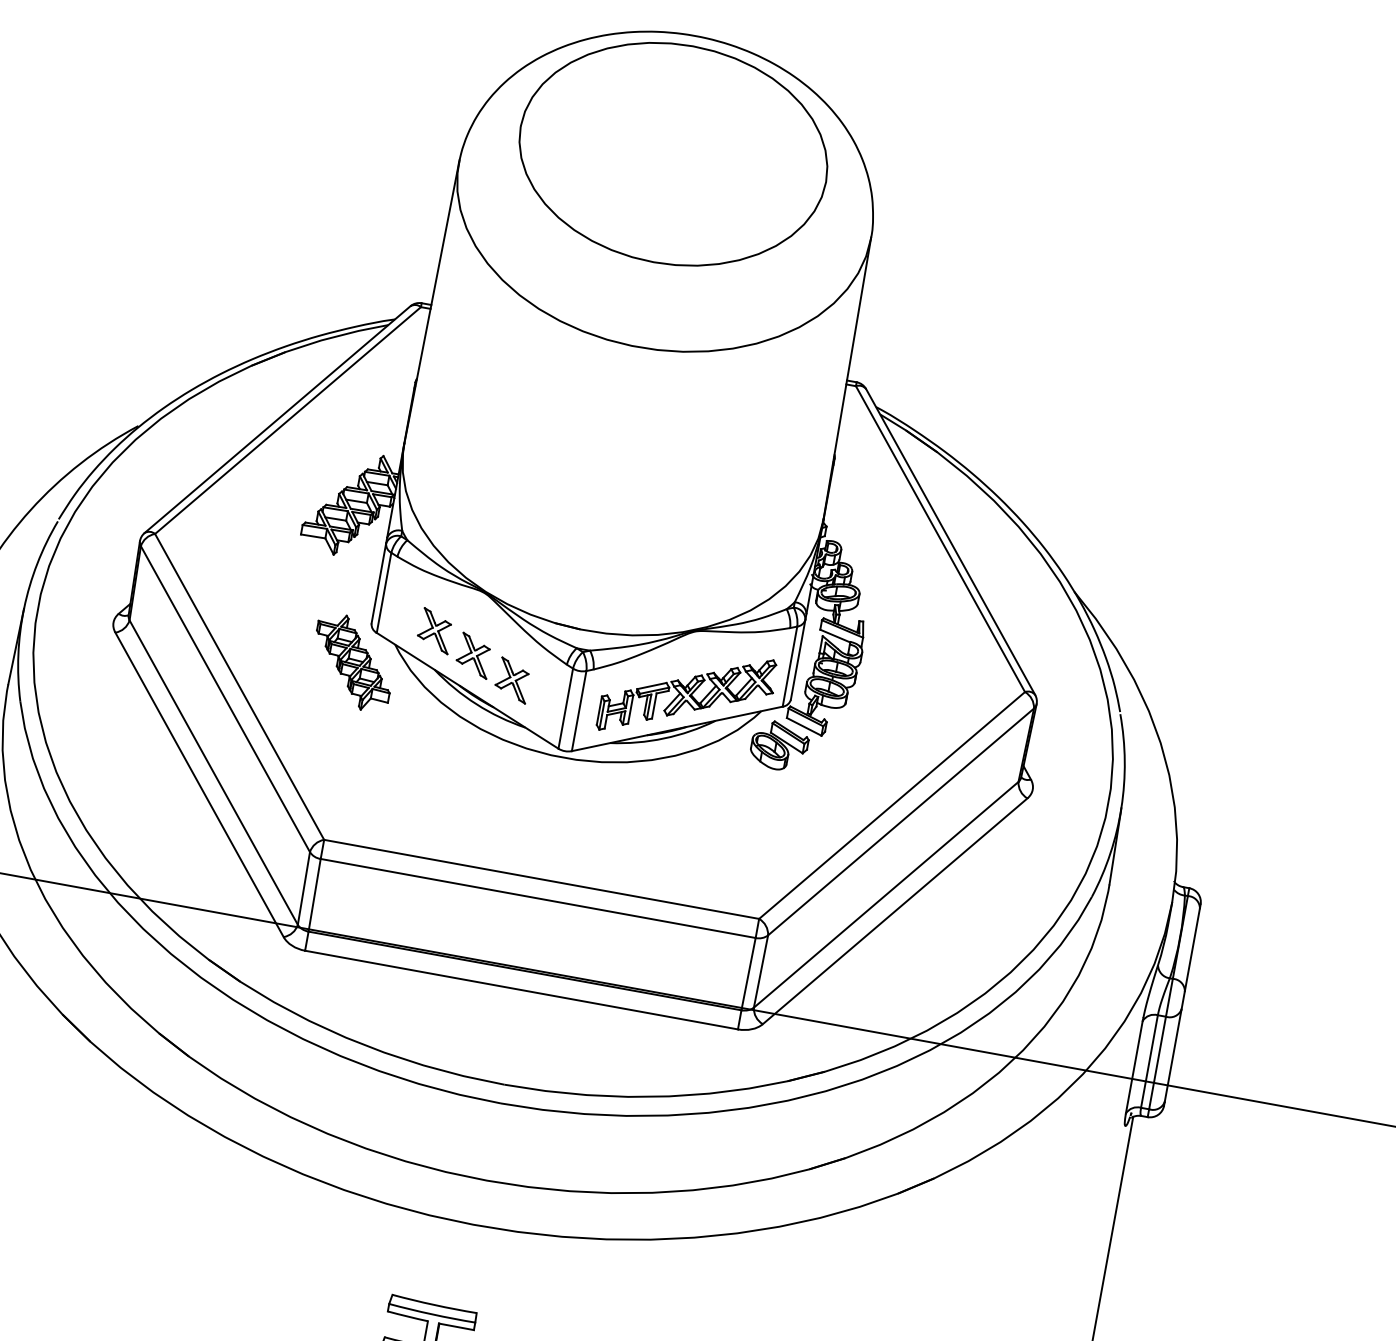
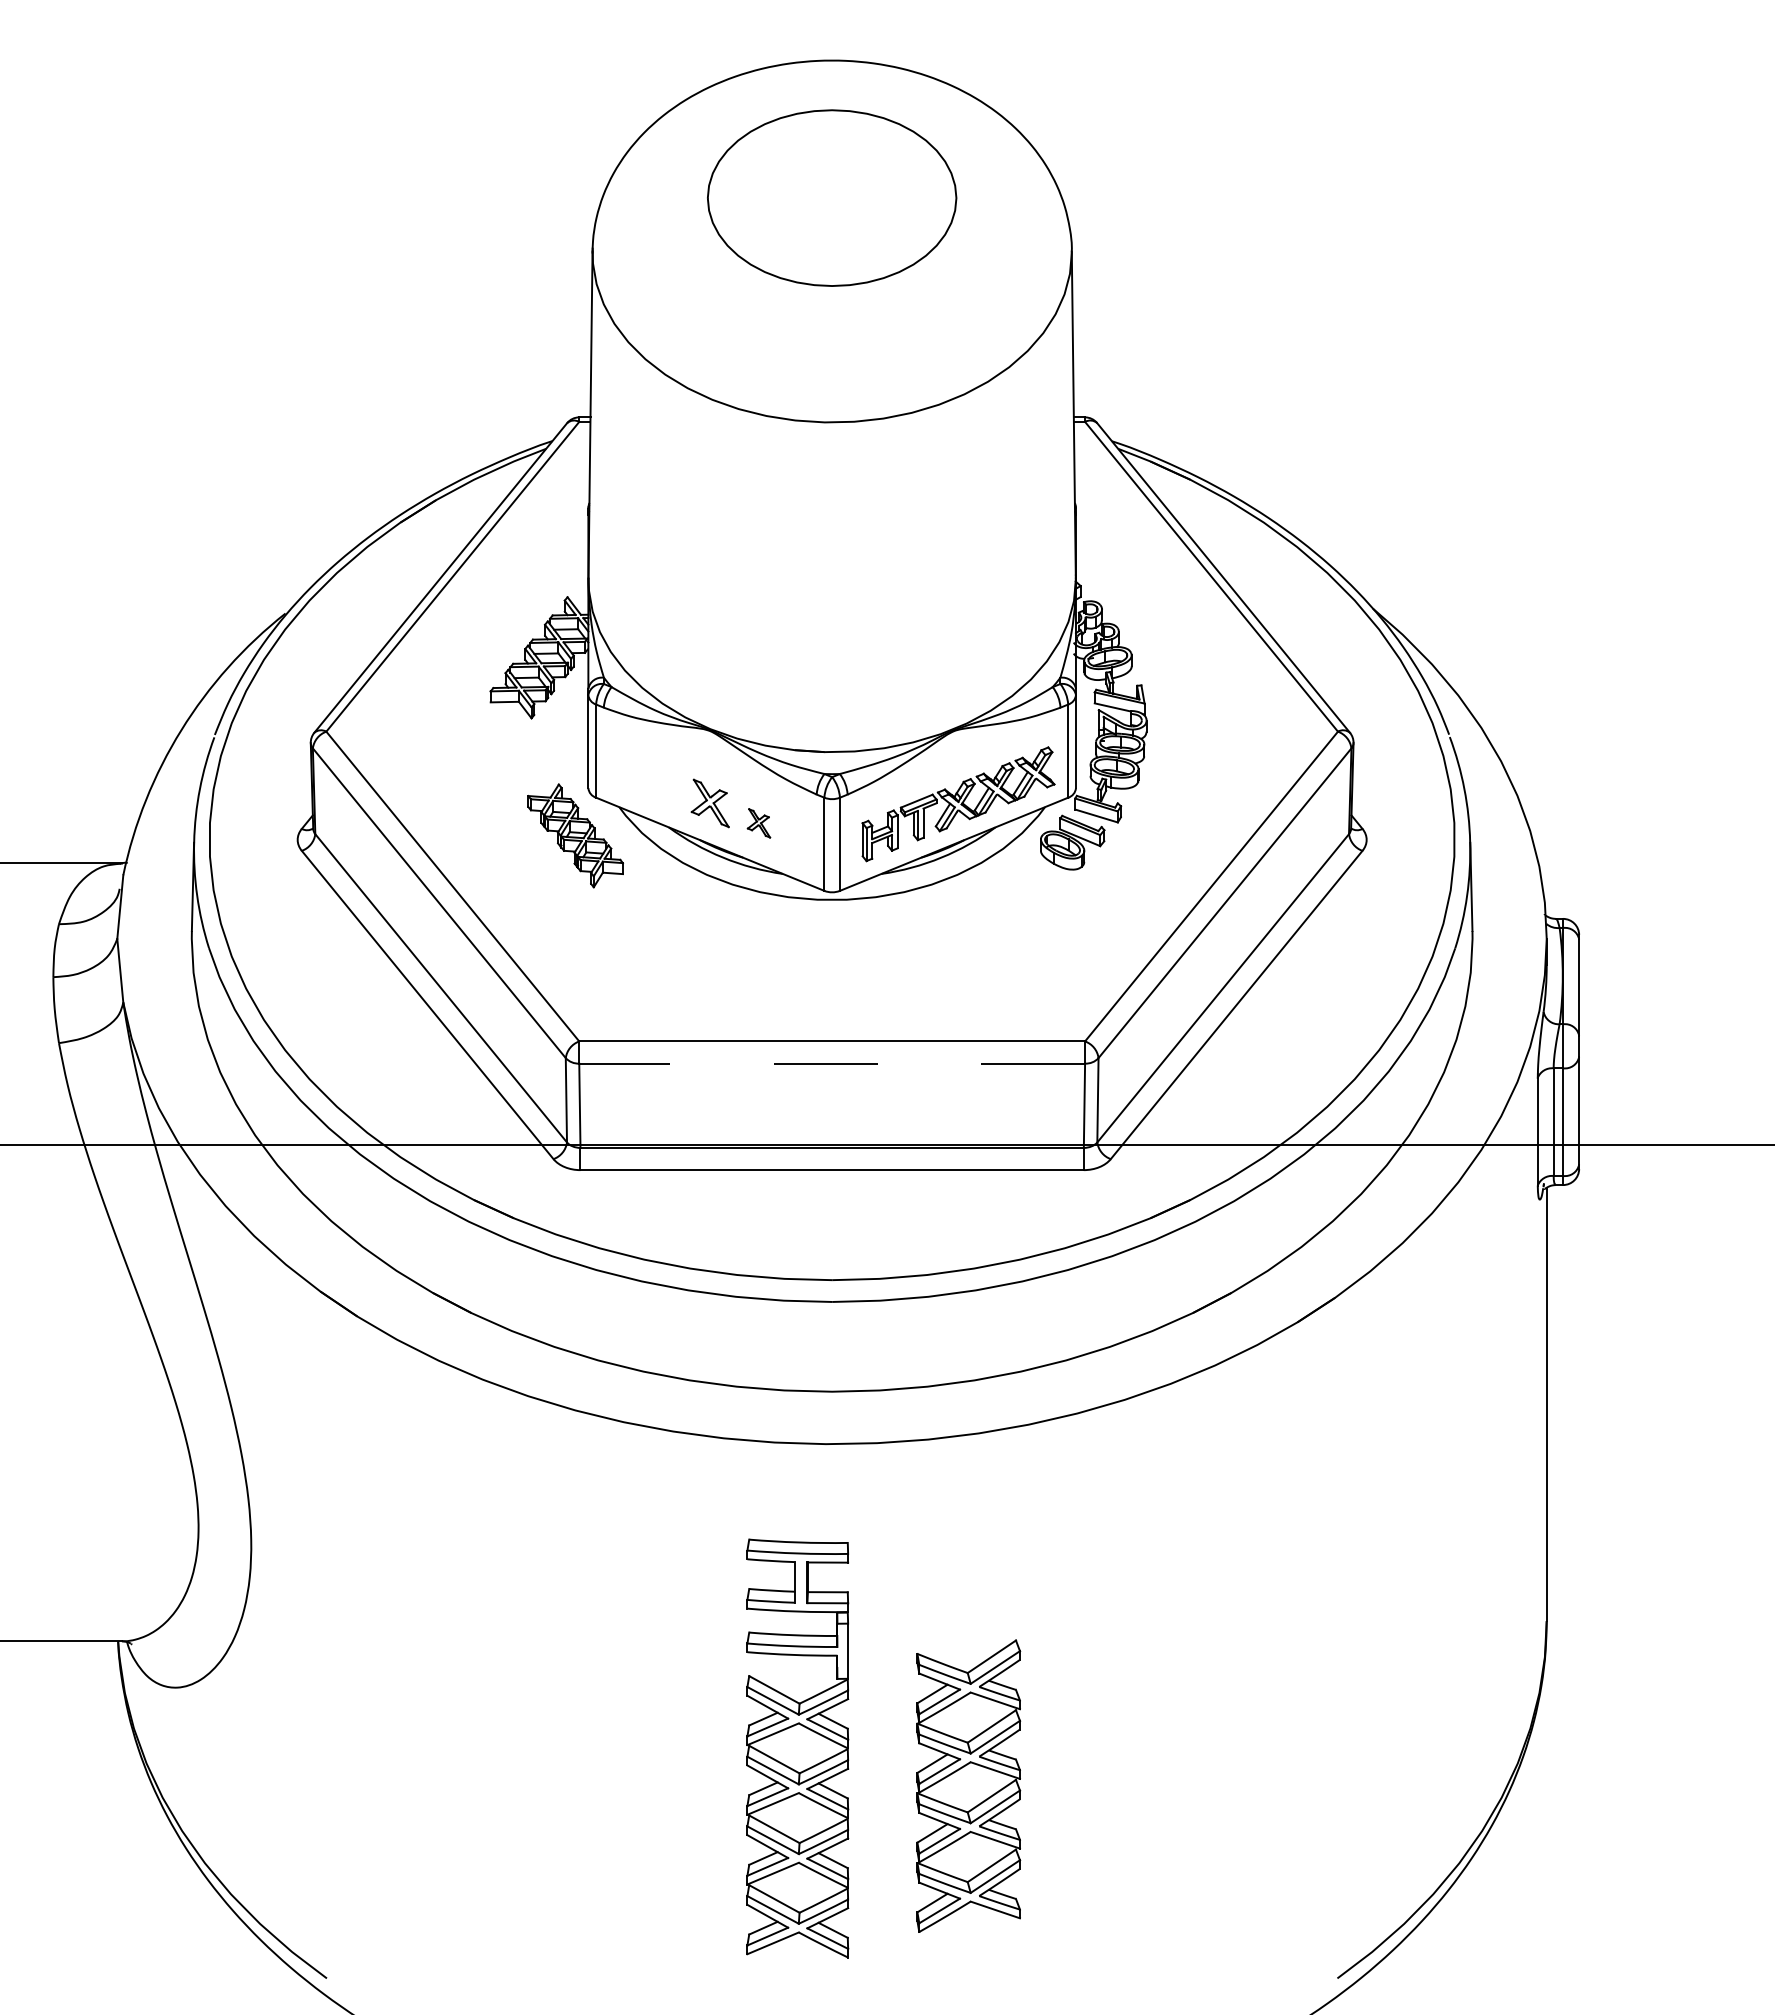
part: (672, 153) -> (831, 197), size x0.7
part: (435, 630) -> (661, 783), removed
part: (512, 680) -> (758, 823), size x0.6
line: (538, 898) -> (832, 1063), solid -> dashed

